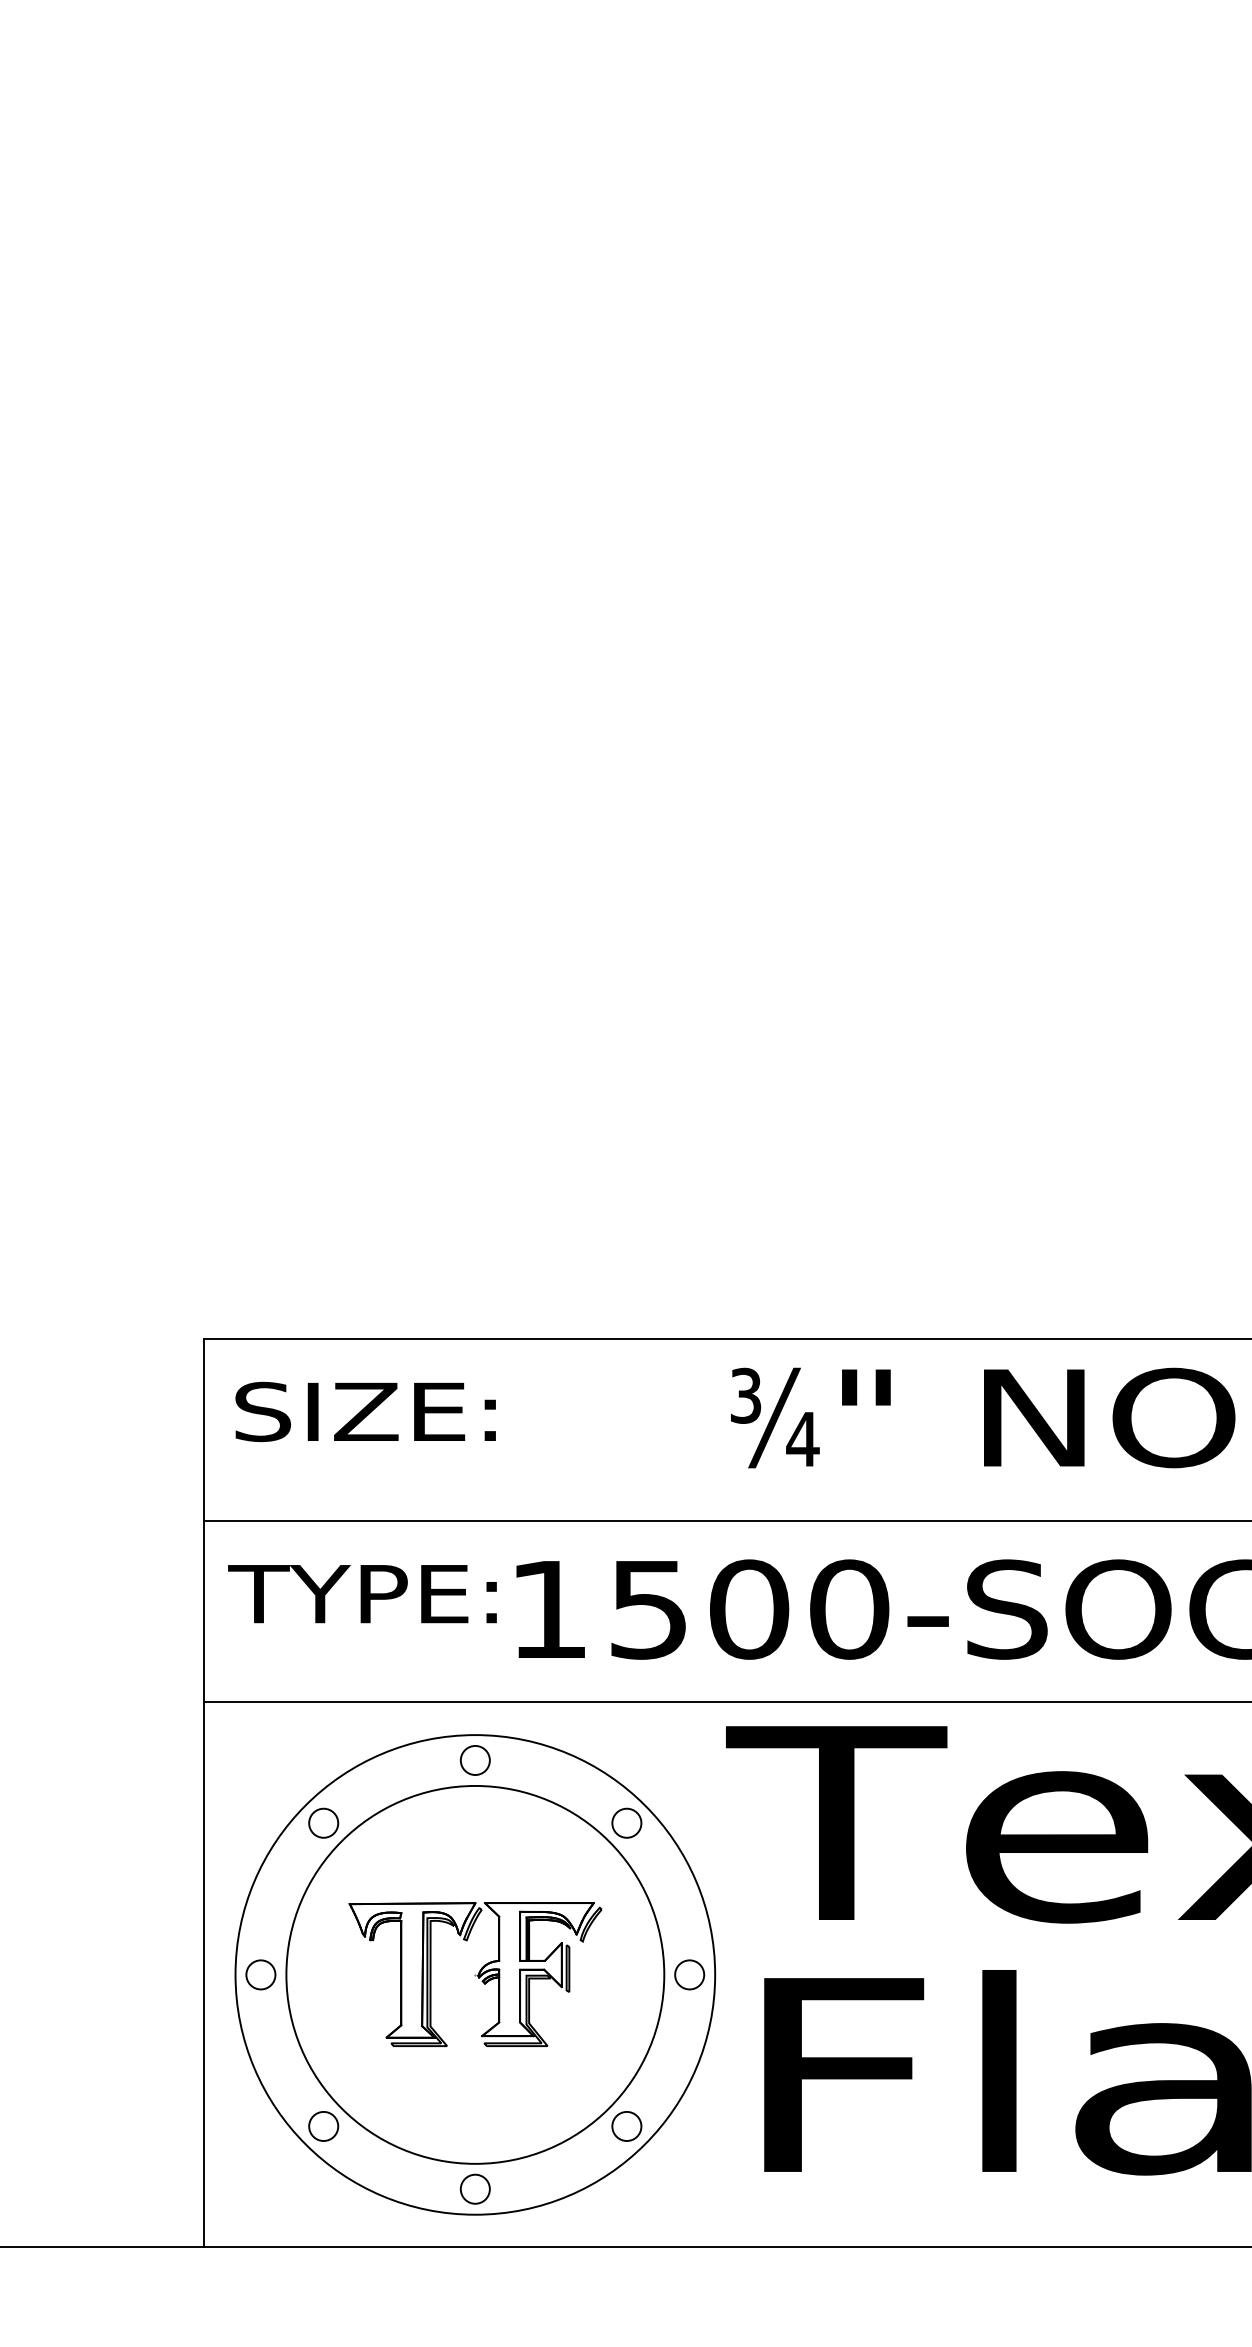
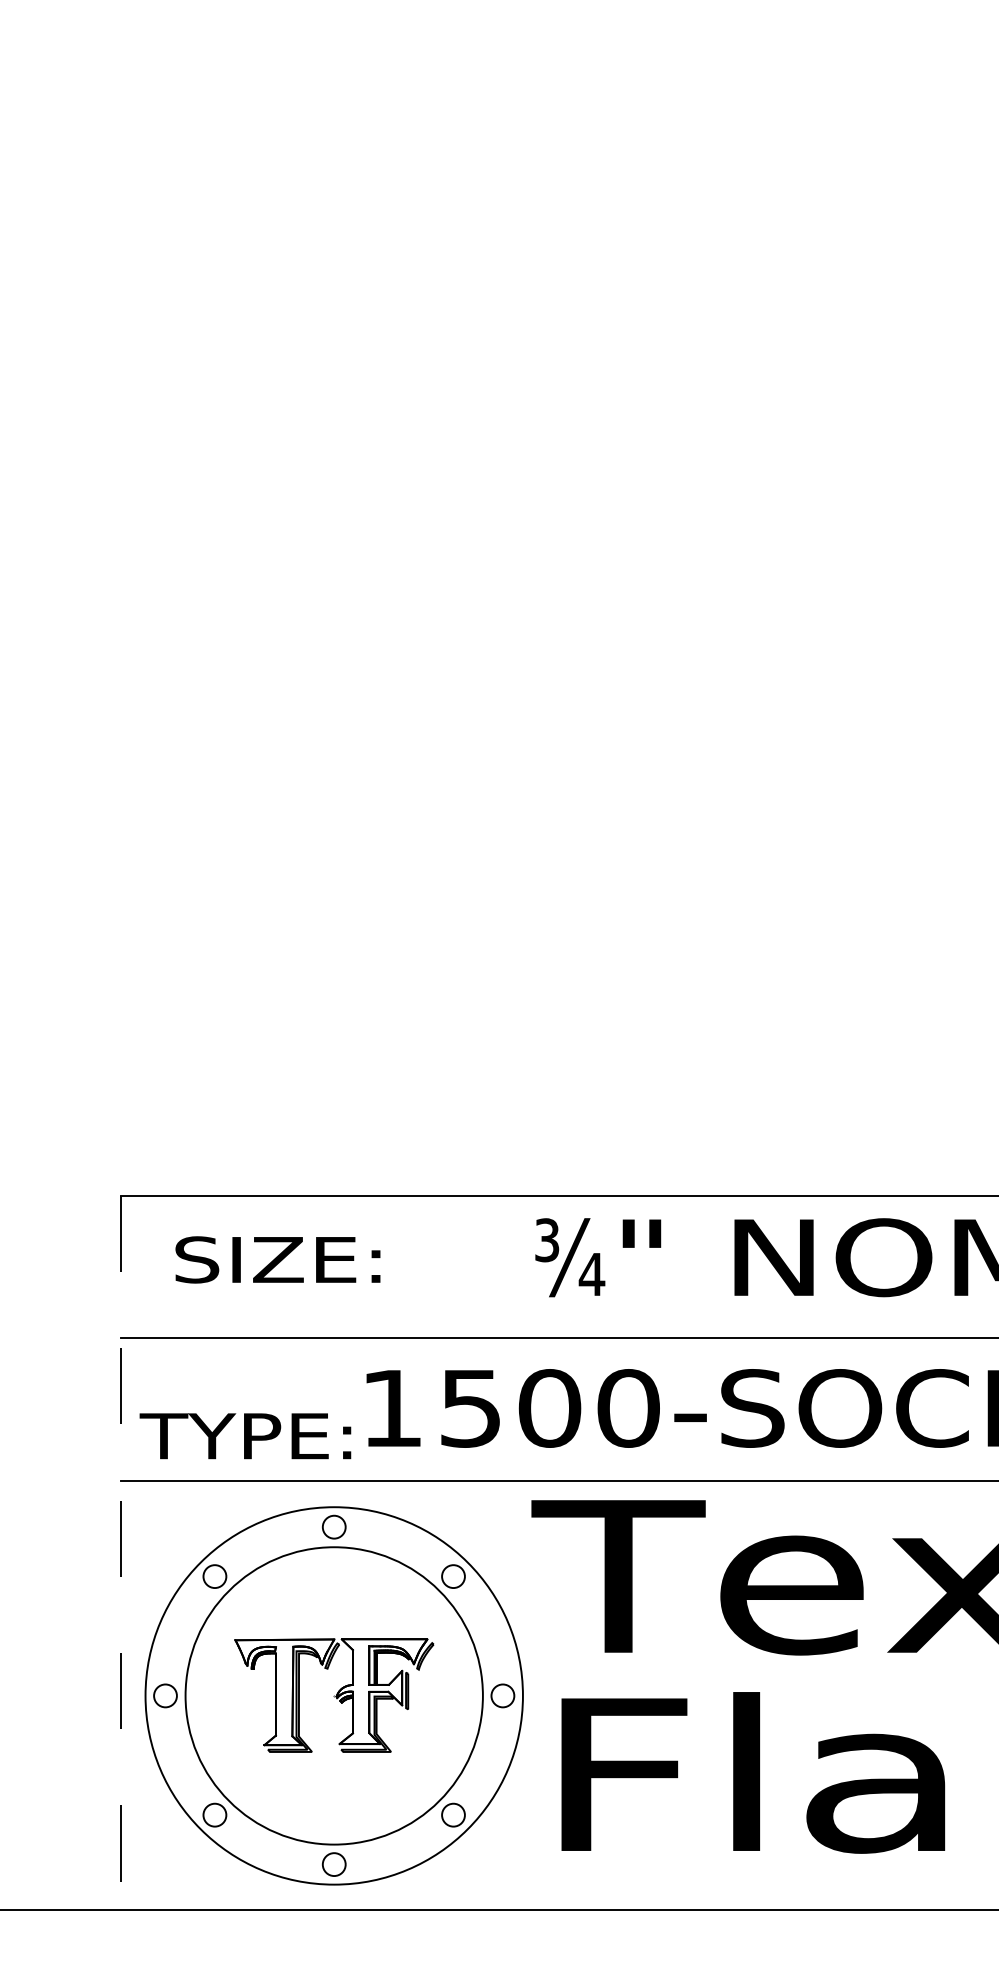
text: (365, 1411) -> (277, 1259), moved
text: (362, 1594) -> (245, 1436), moved
line: (203, 1793) -> (120, 1553), solid -> dashed

